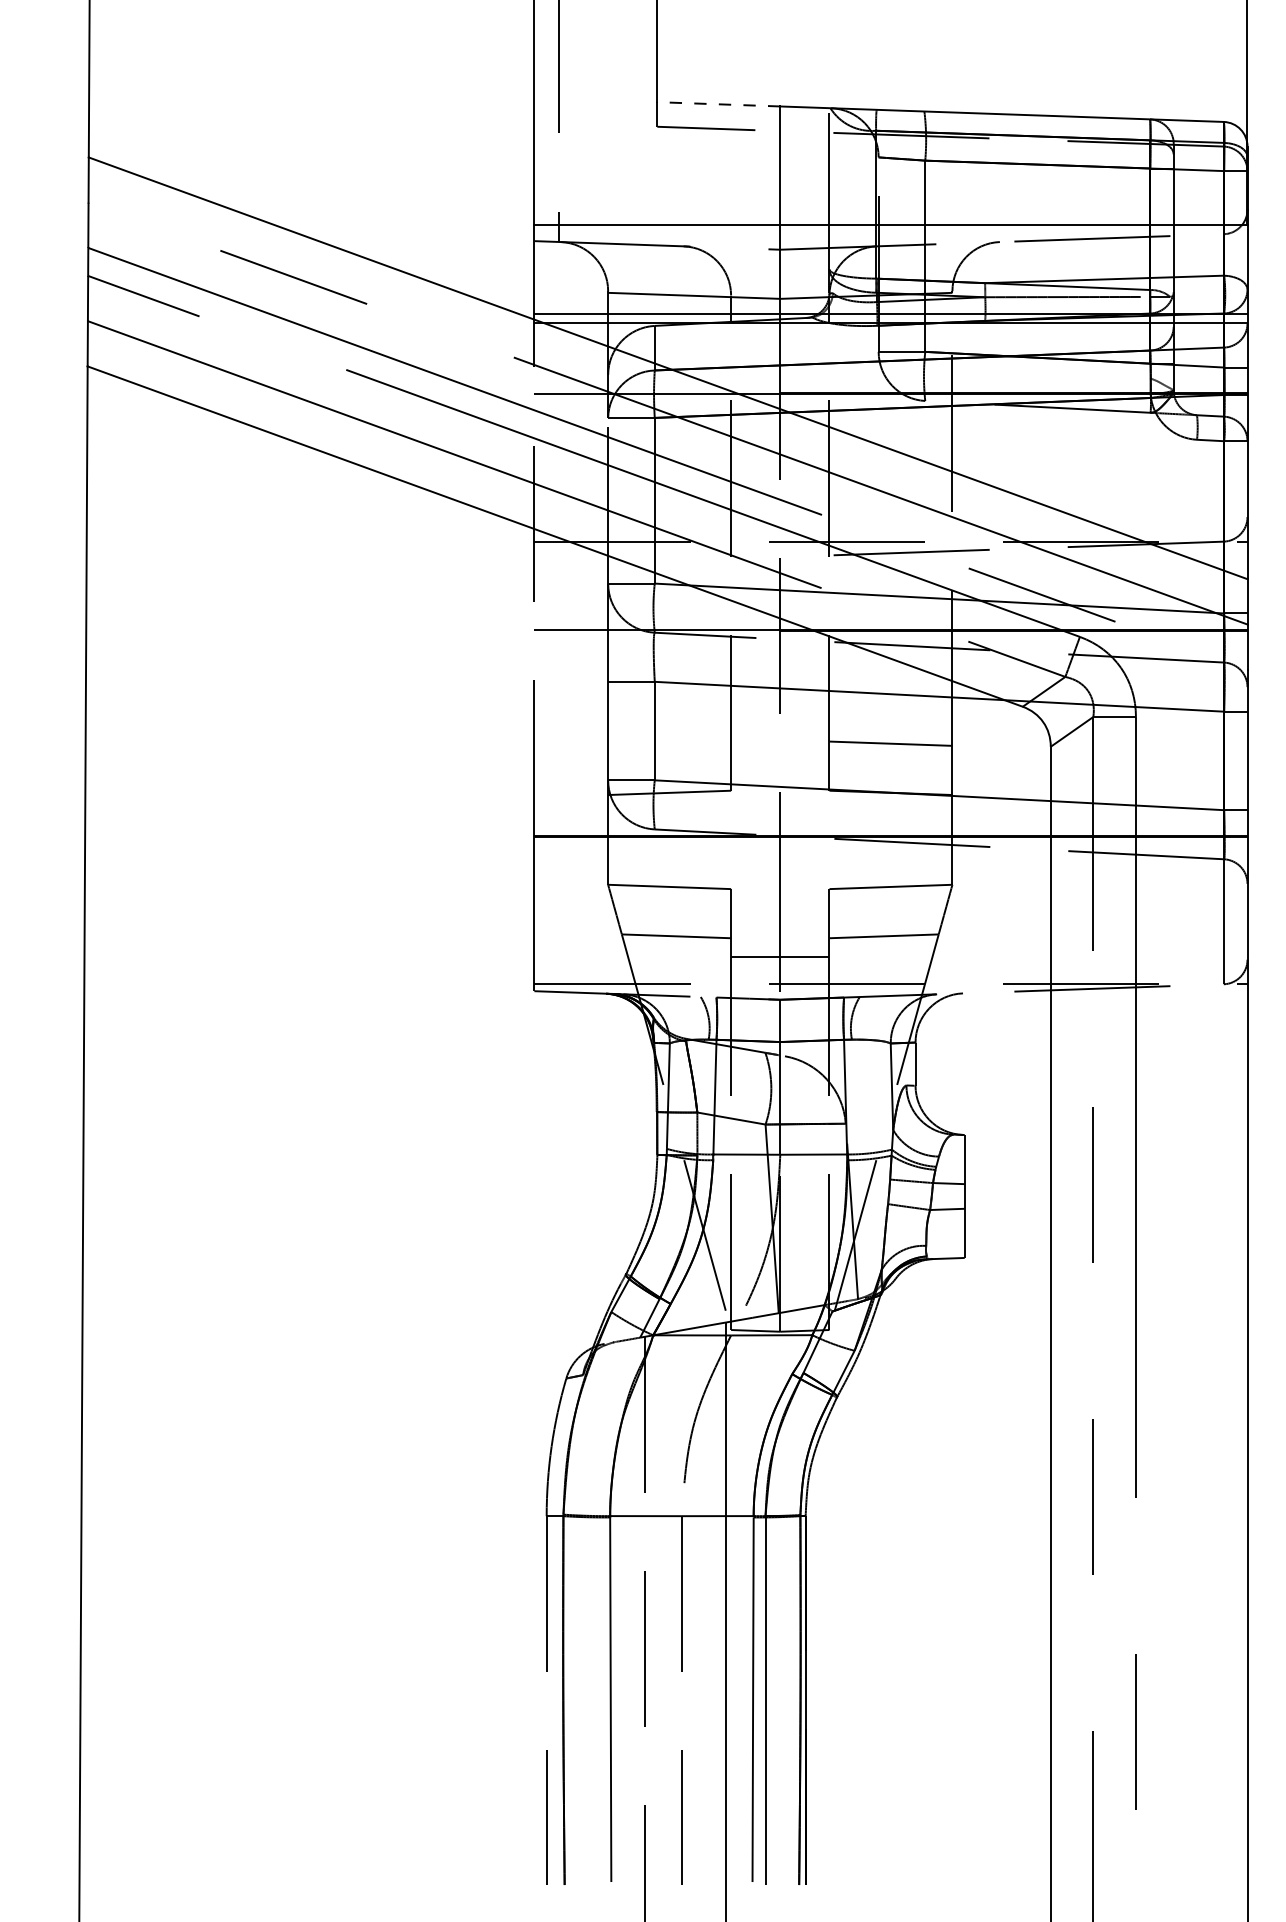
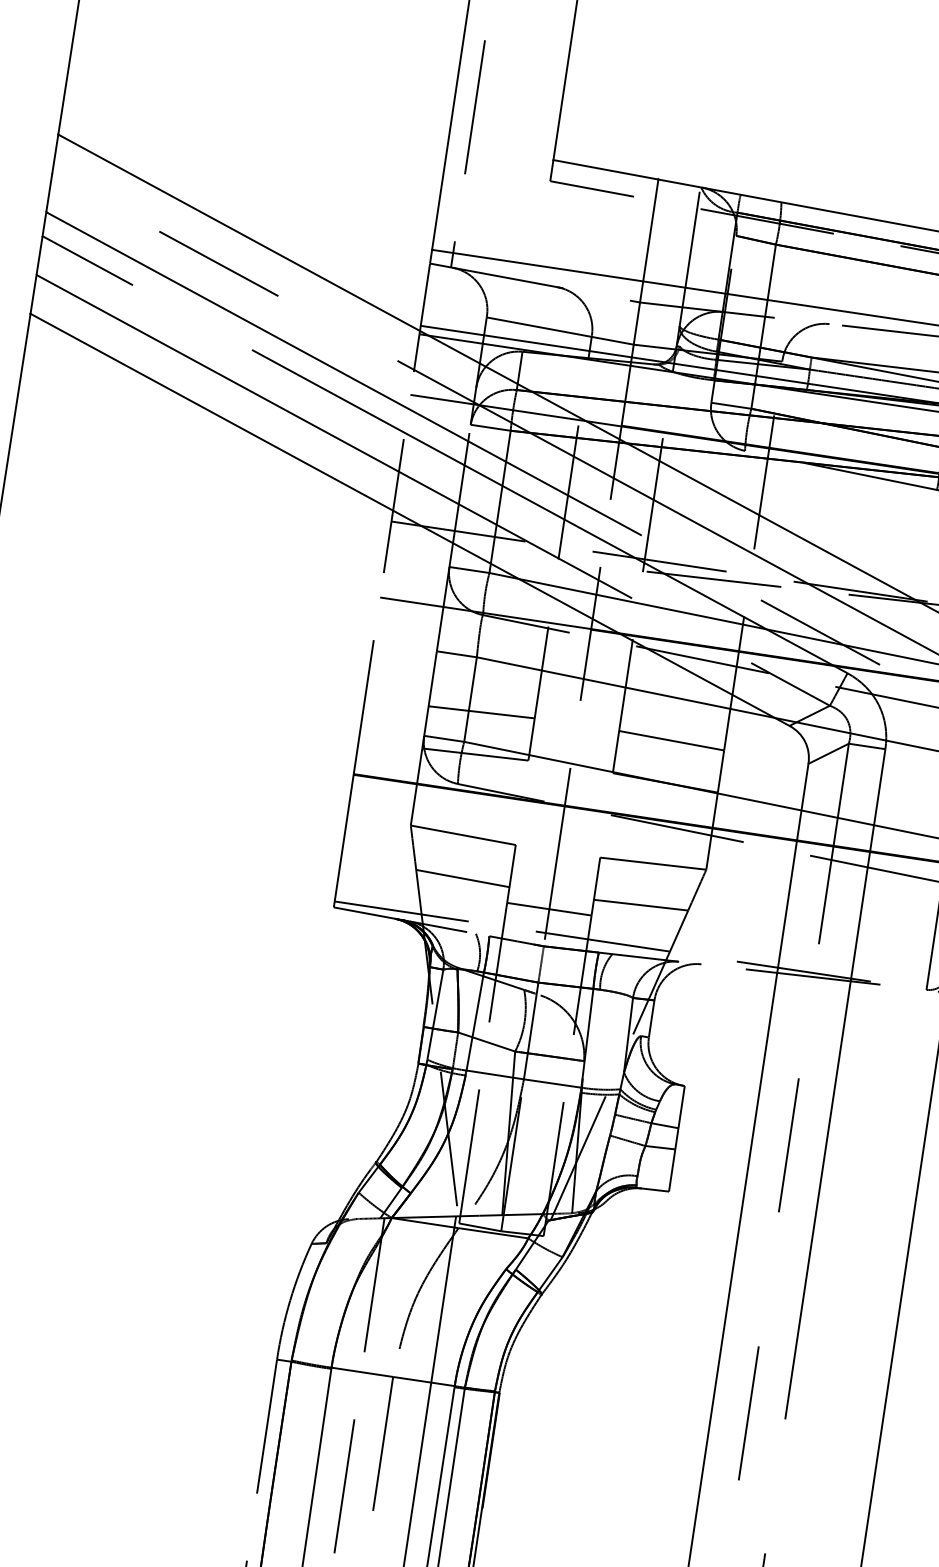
line: (718, 104) -> (605, 169), dashed -> solid
line: (669, 743) -> (481, 712), added

